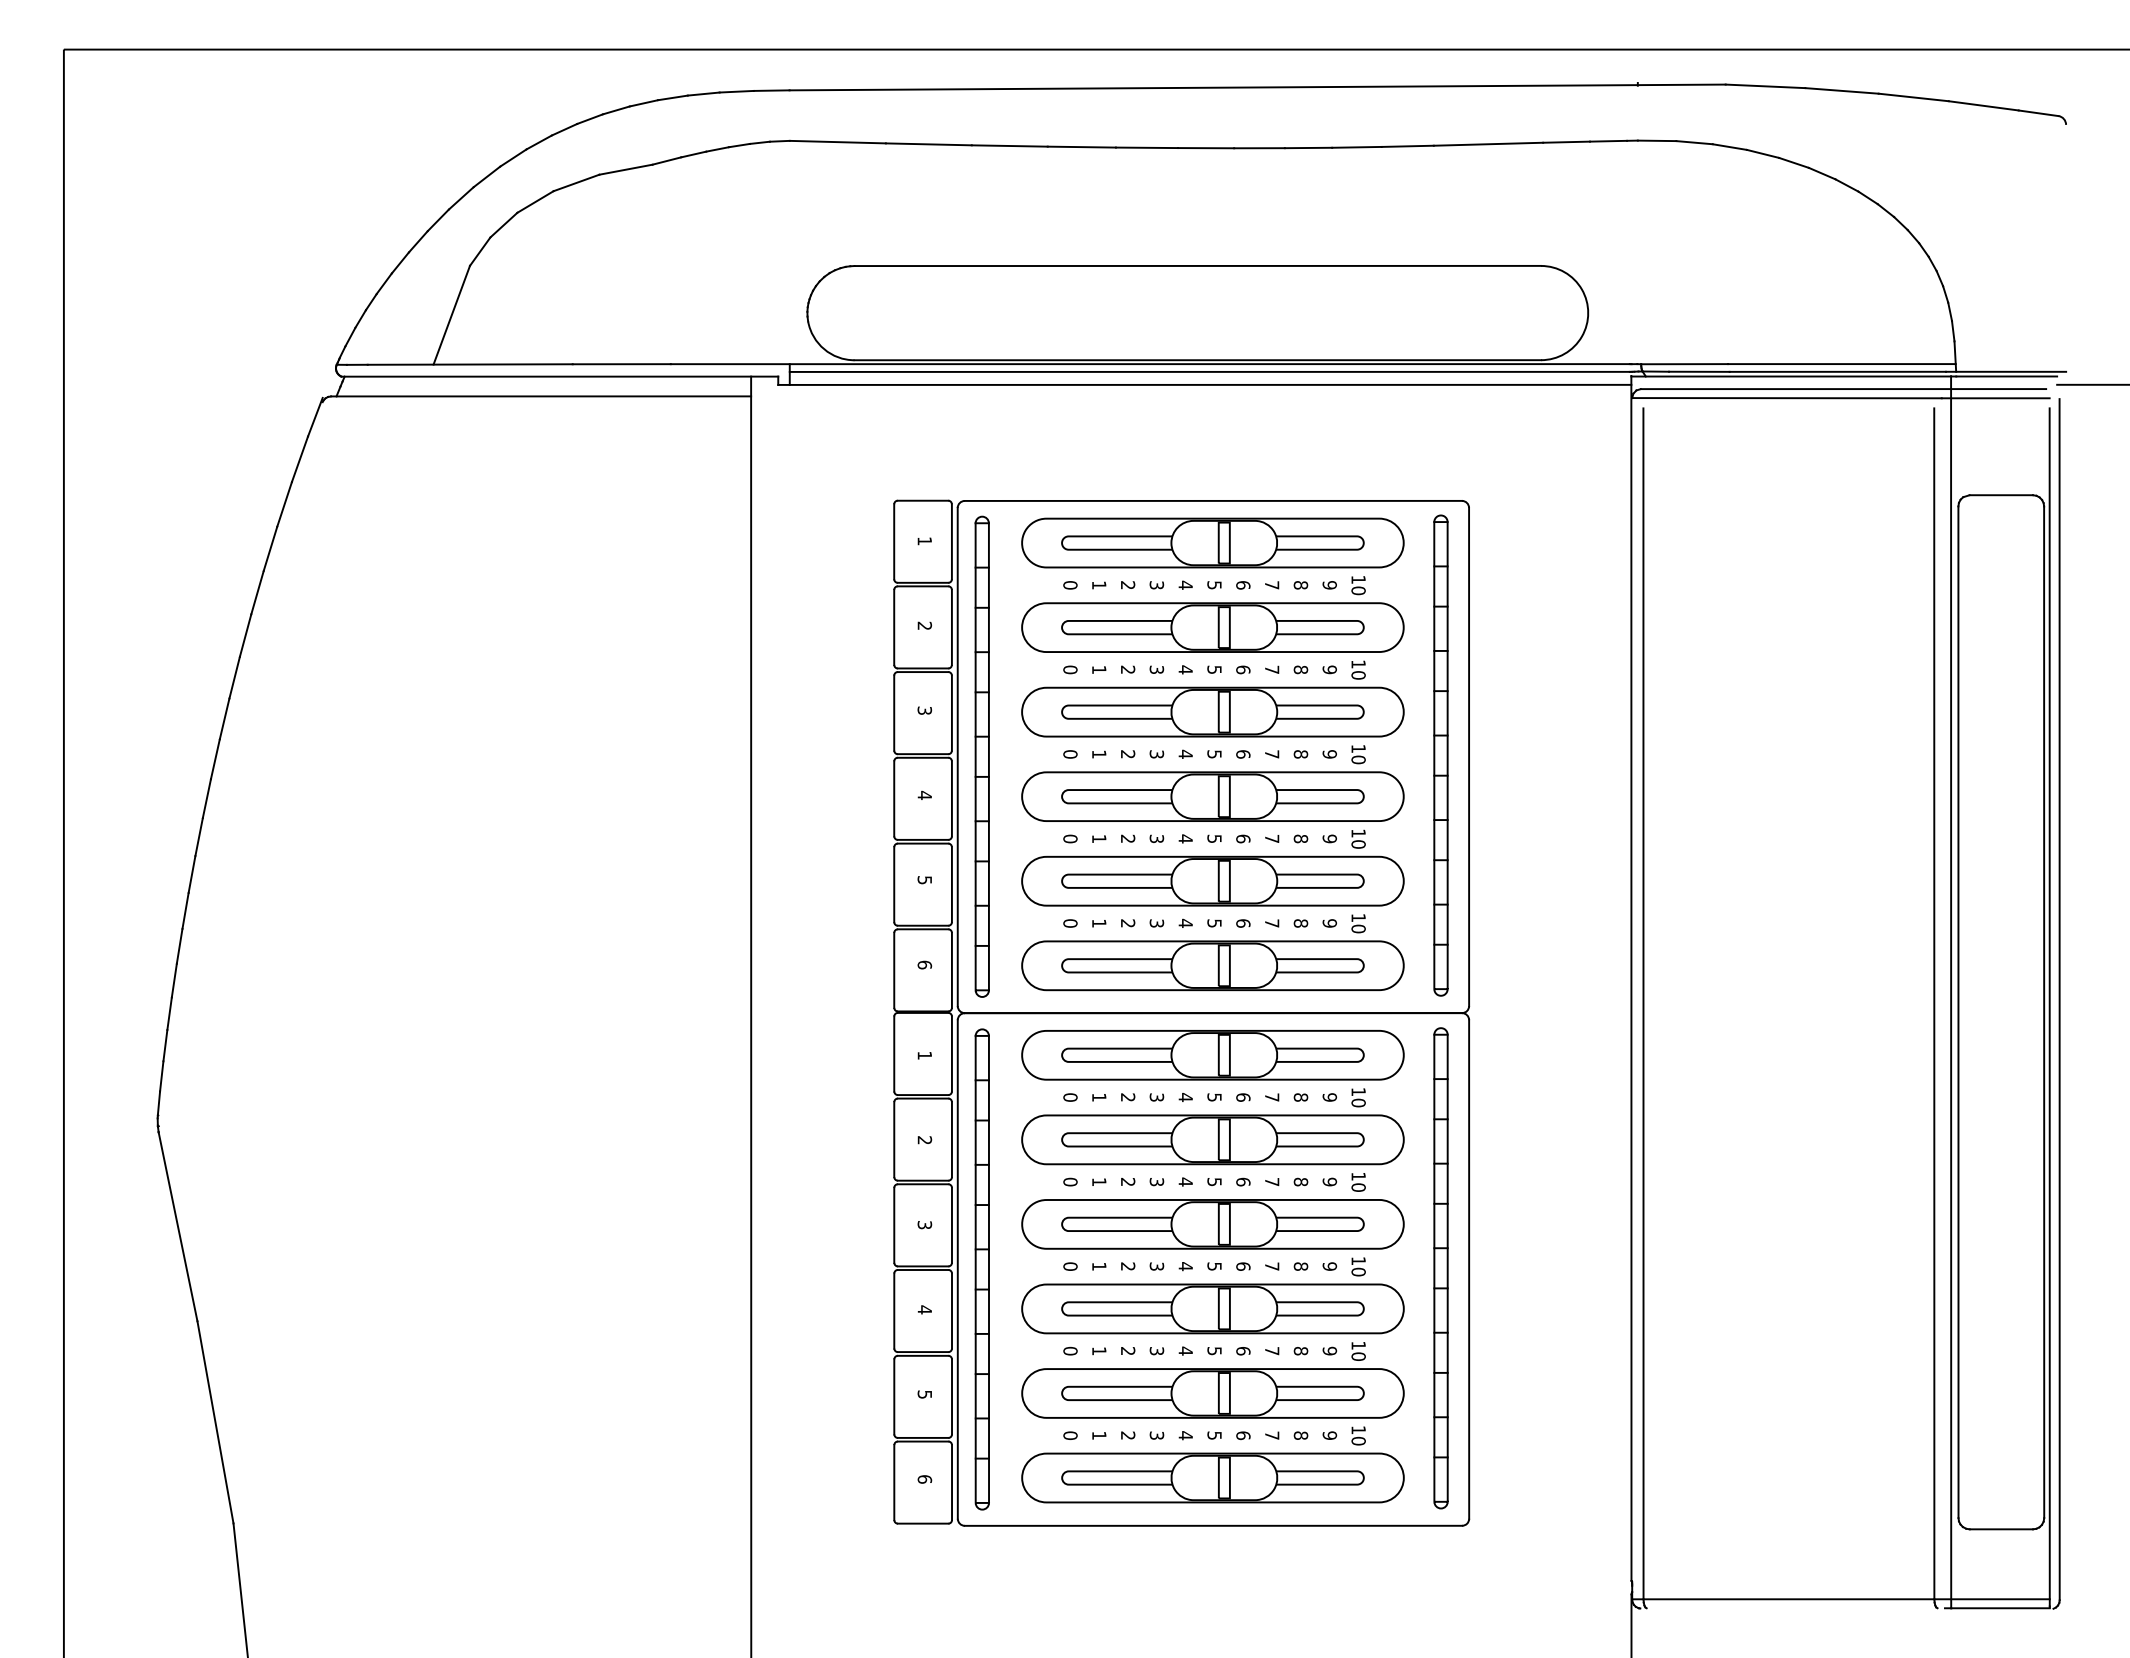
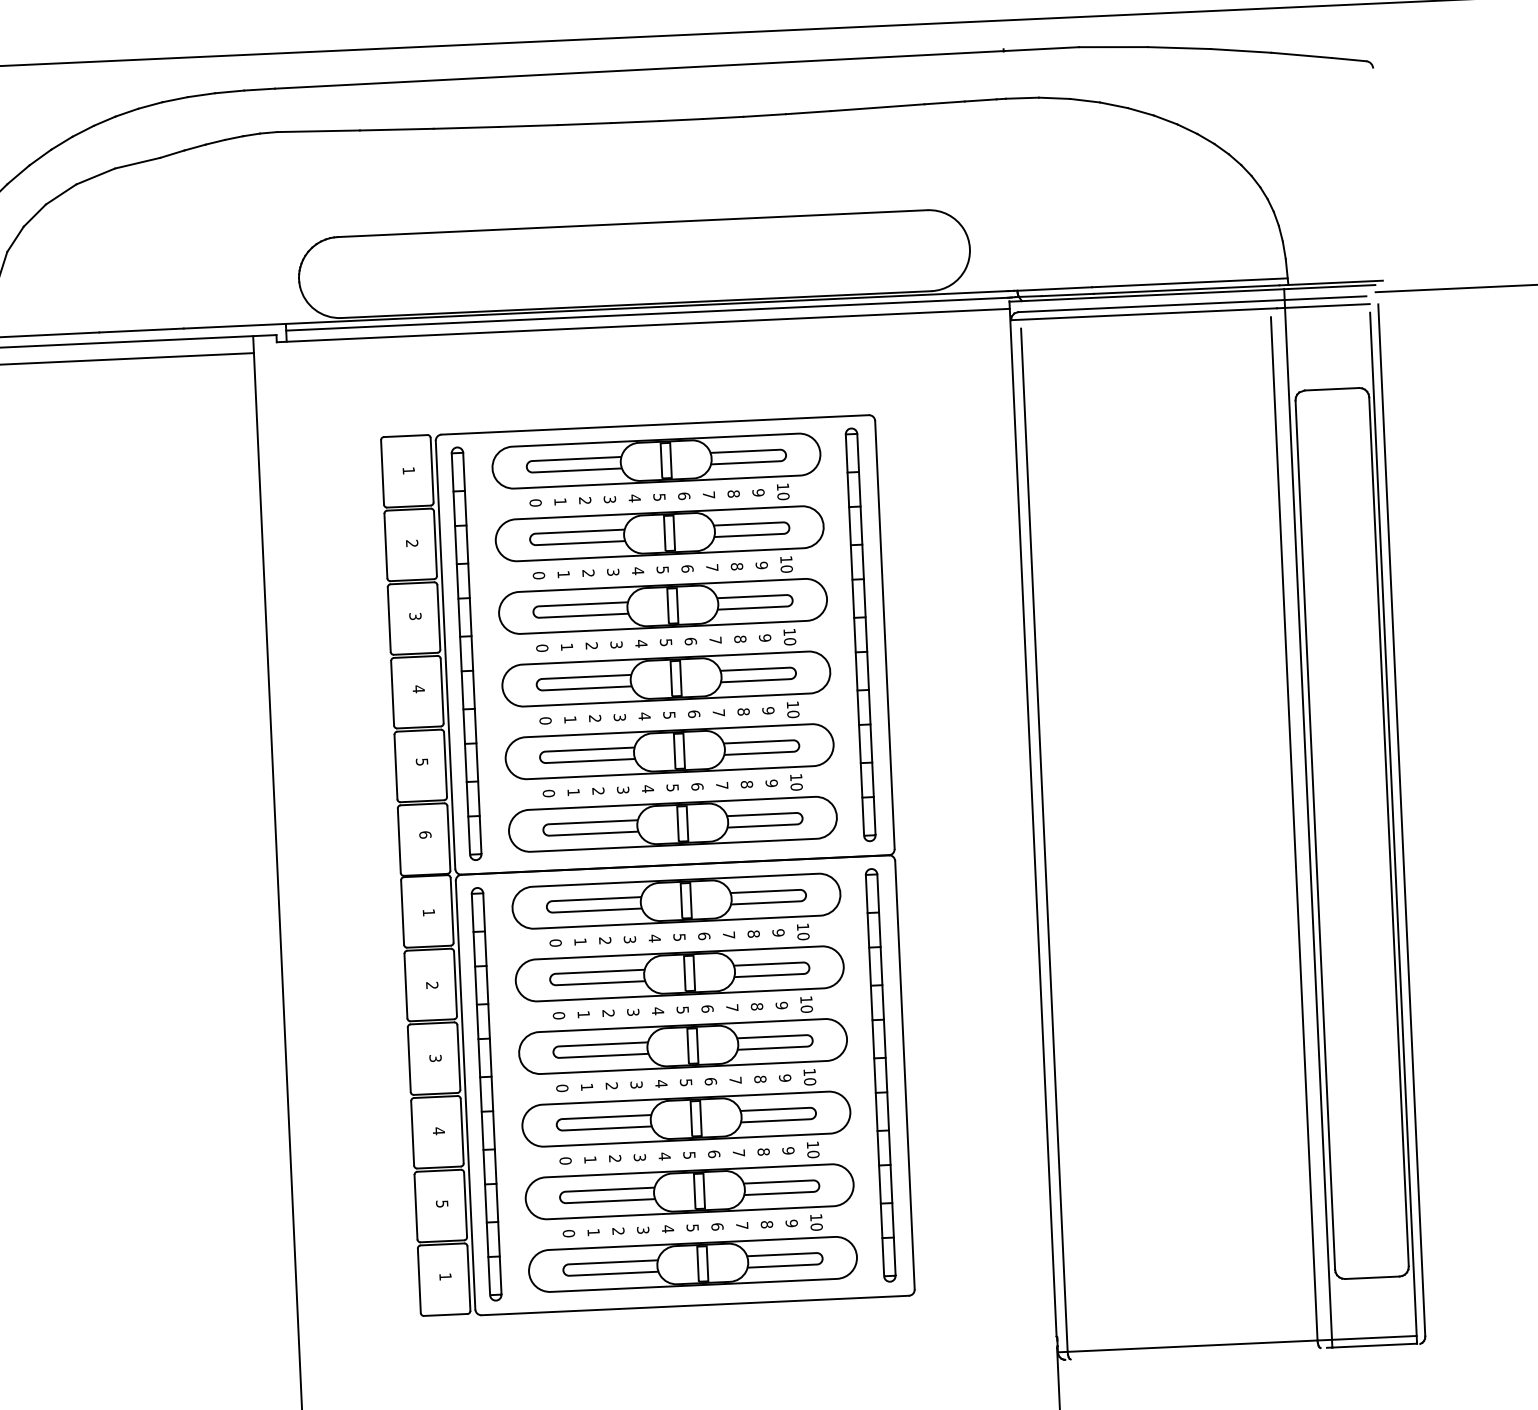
text: (924, 1479) -> (445, 1276), 6 -> 1

